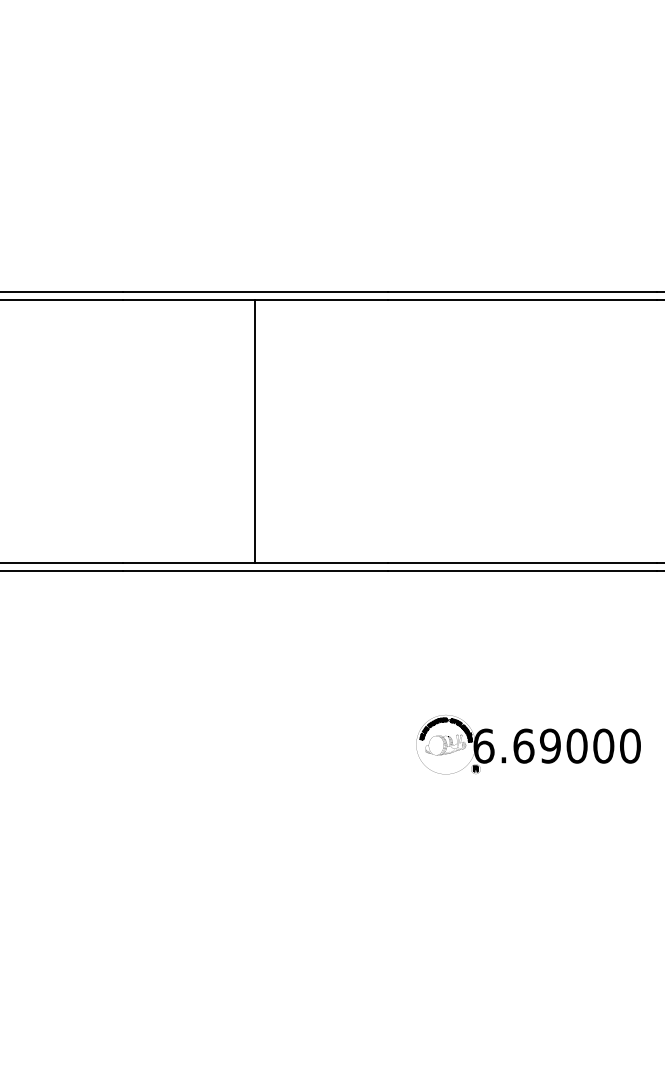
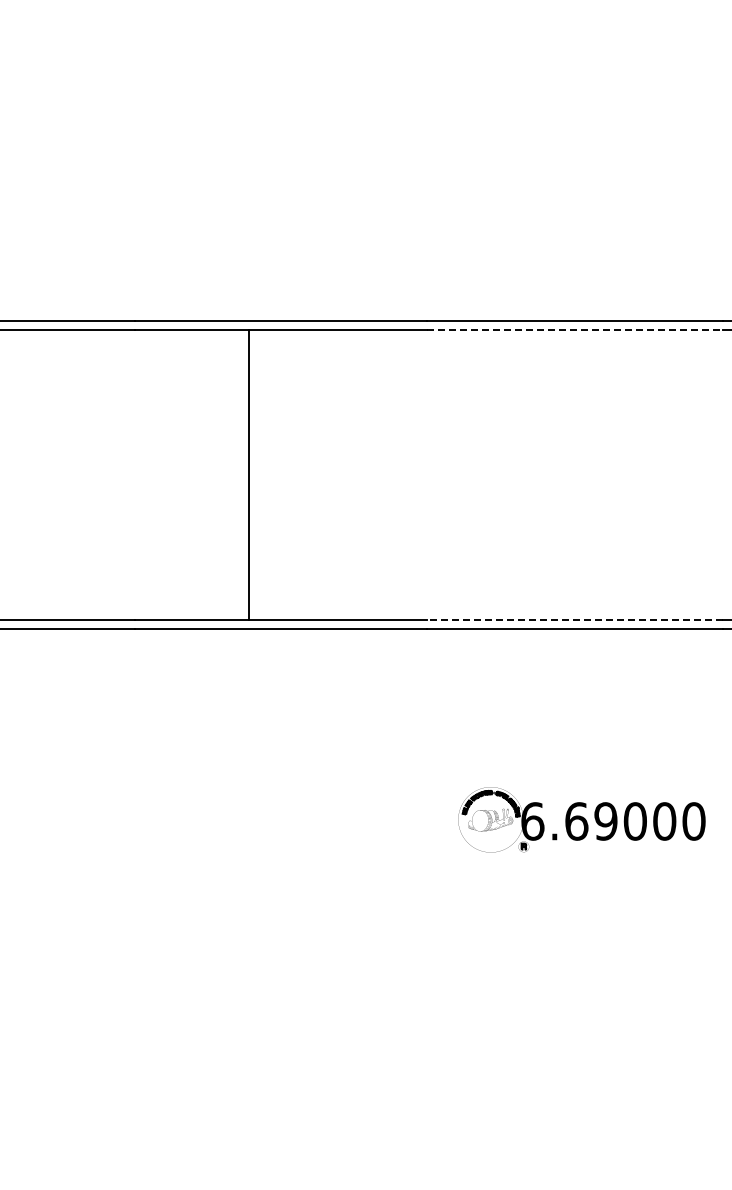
line: (521, 299) -> (574, 329), solid -> dashed
line: (254, 431) -> (248, 474), moved
line: (521, 562) -> (574, 619), solid -> dashed

